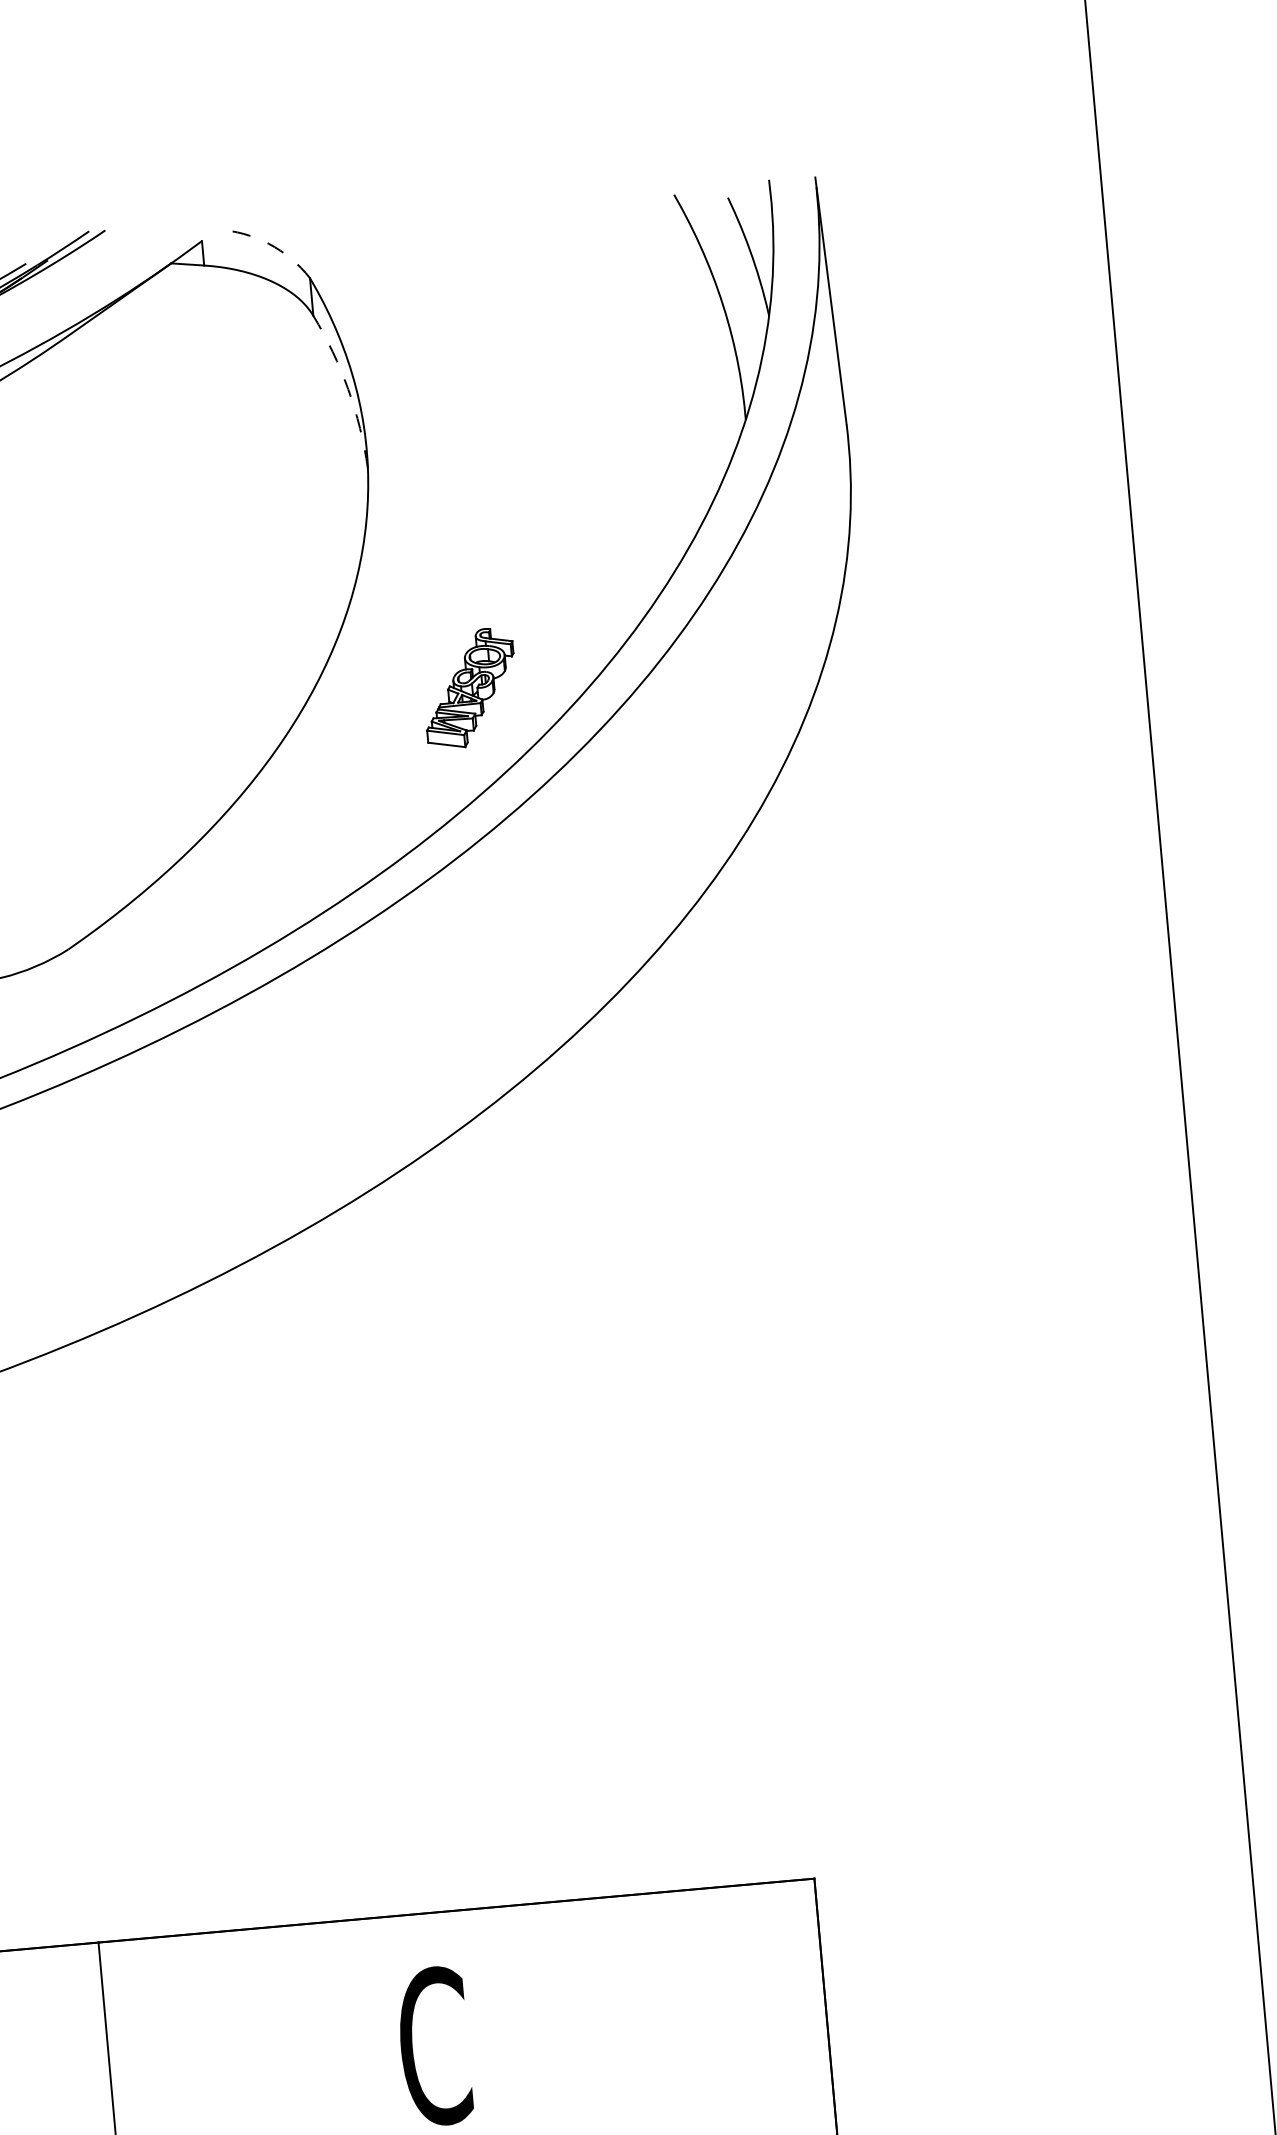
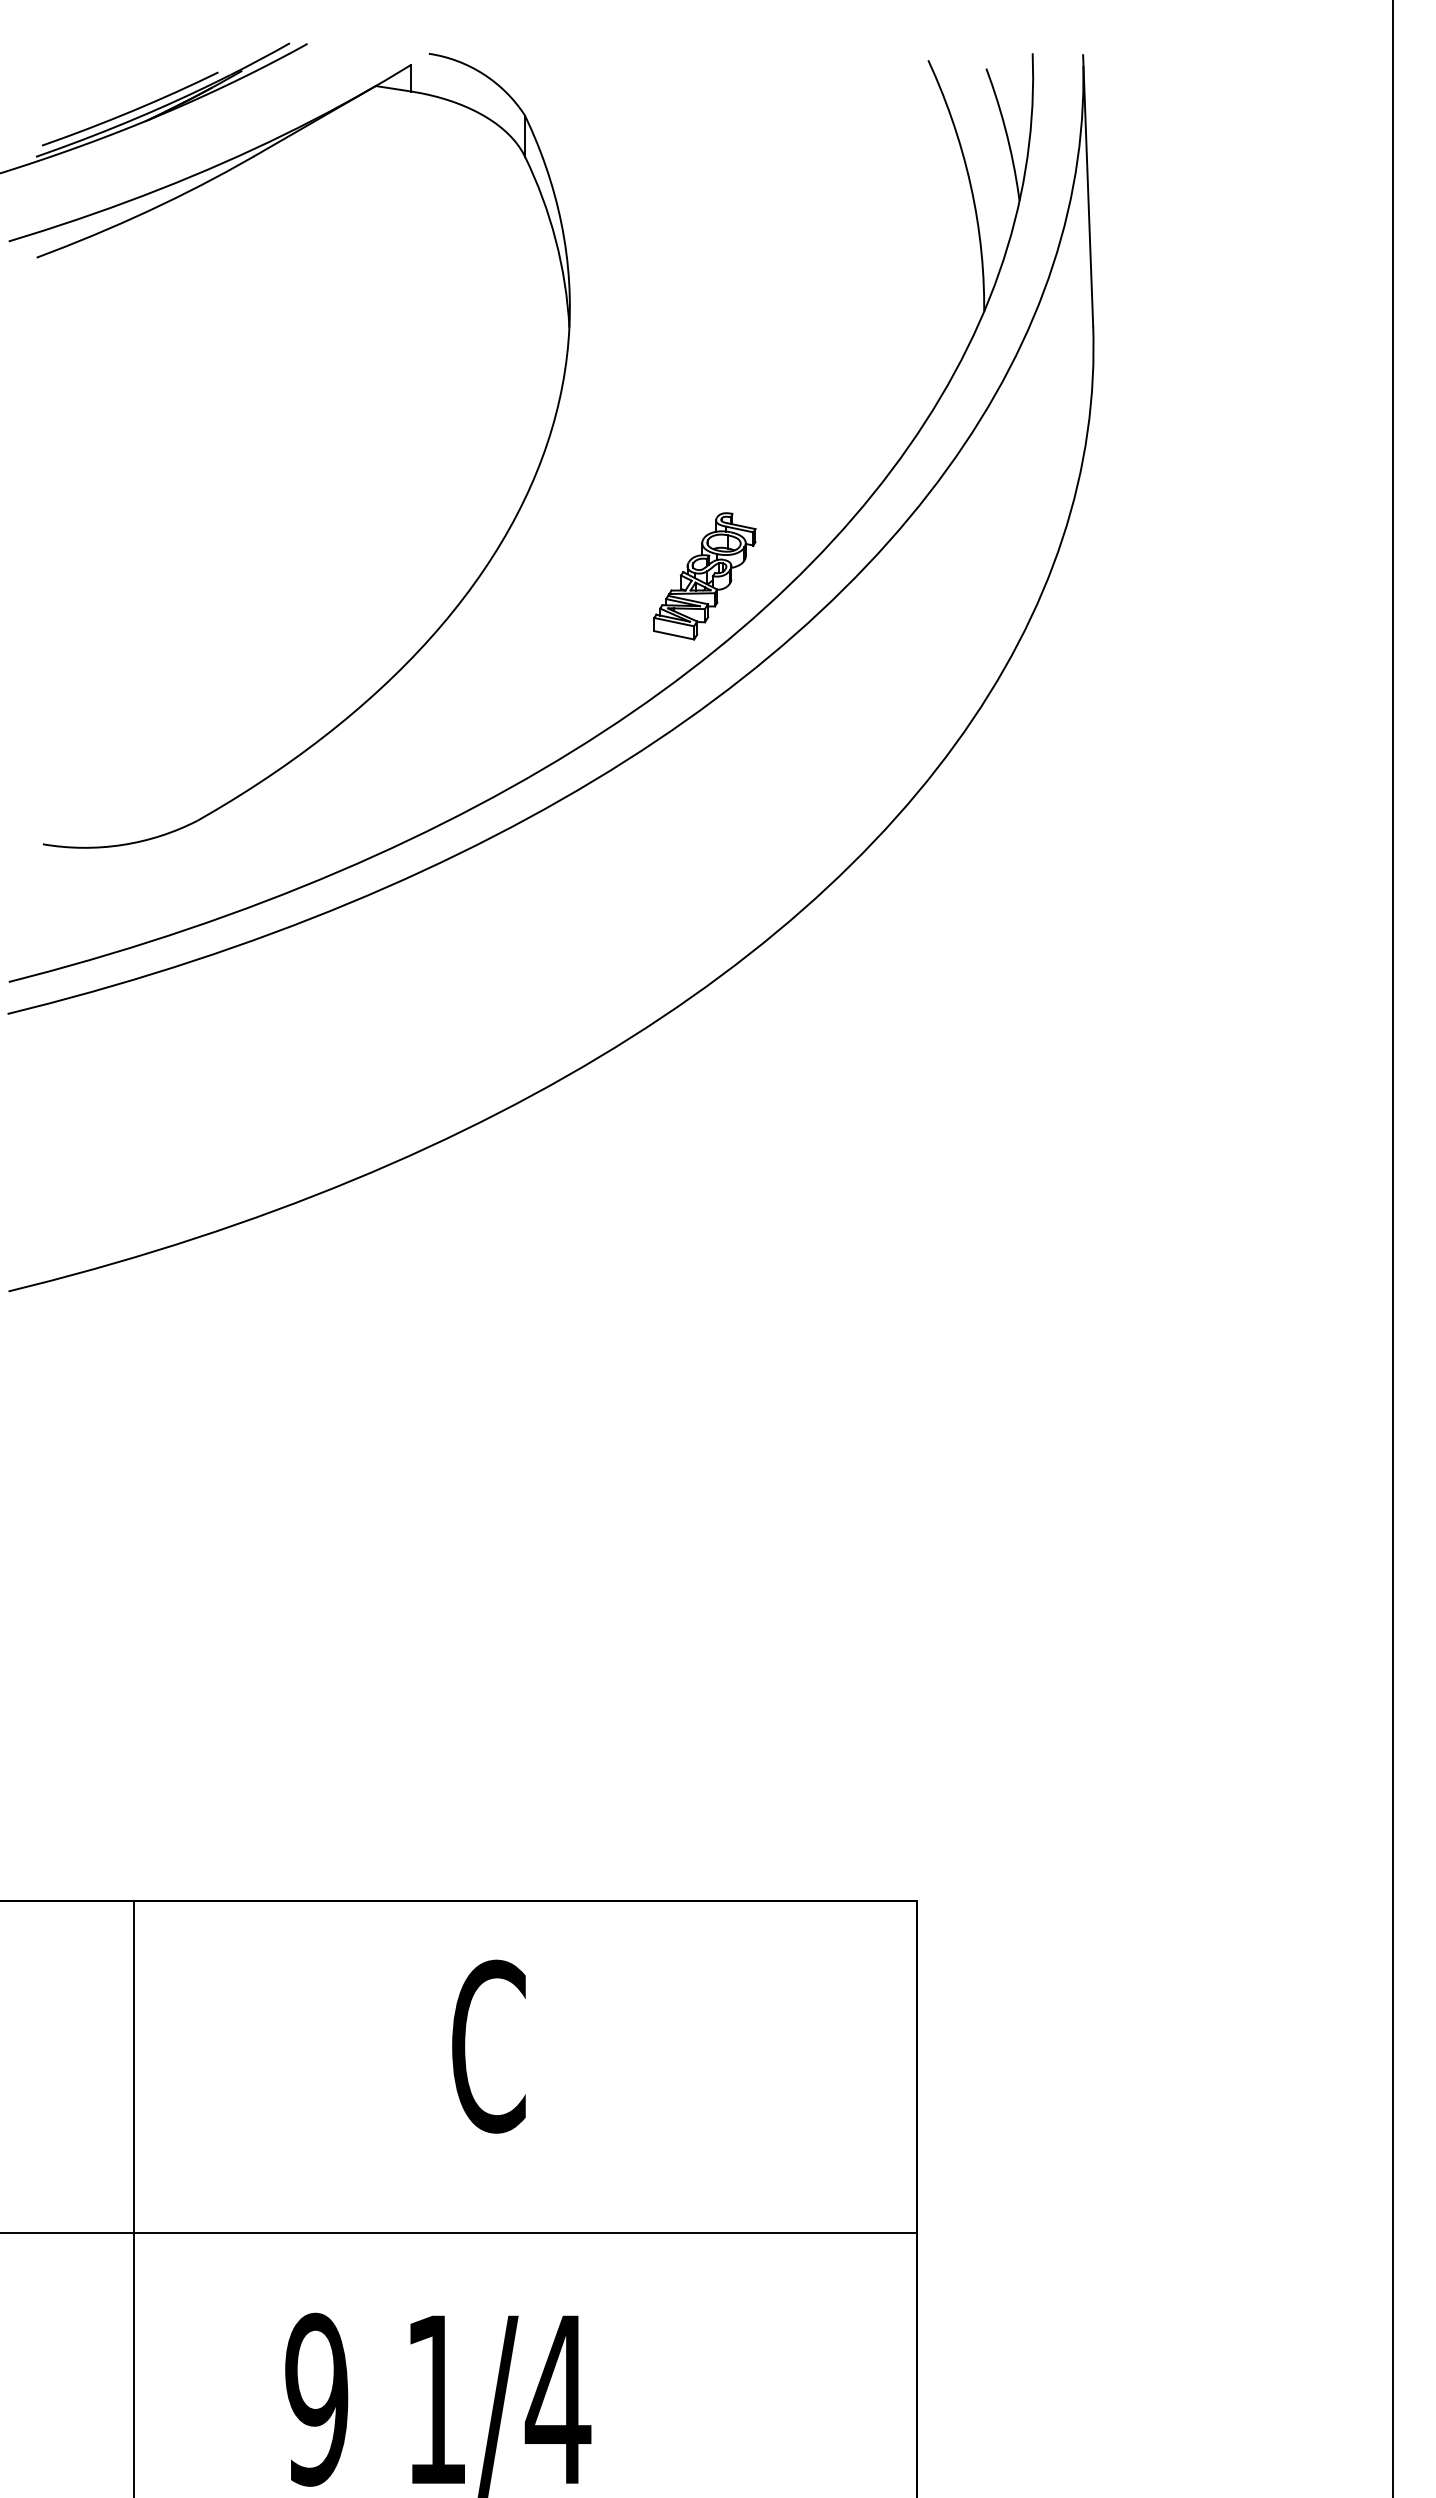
arc: (268, 244) -> (483, 74), dashed -> solid
arc: (348, 389) -> (555, 240), dashed -> solid
part: (469, 688) -> (704, 576), moved

